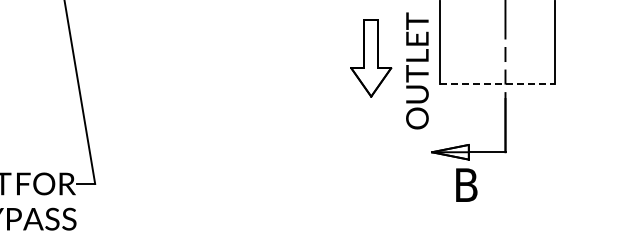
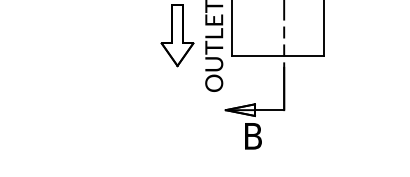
line: (497, 83) -> (277, 55), dashed -> solid

